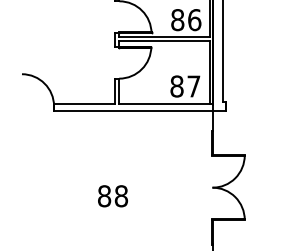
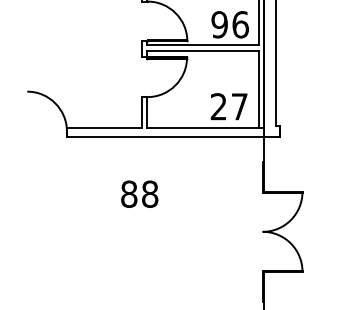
text: (177, 20) -> (219, 25), 86 -> 96
text: (176, 86) -> (218, 106), 87 -> 27
text: (112, 196) -> (139, 194), moved

